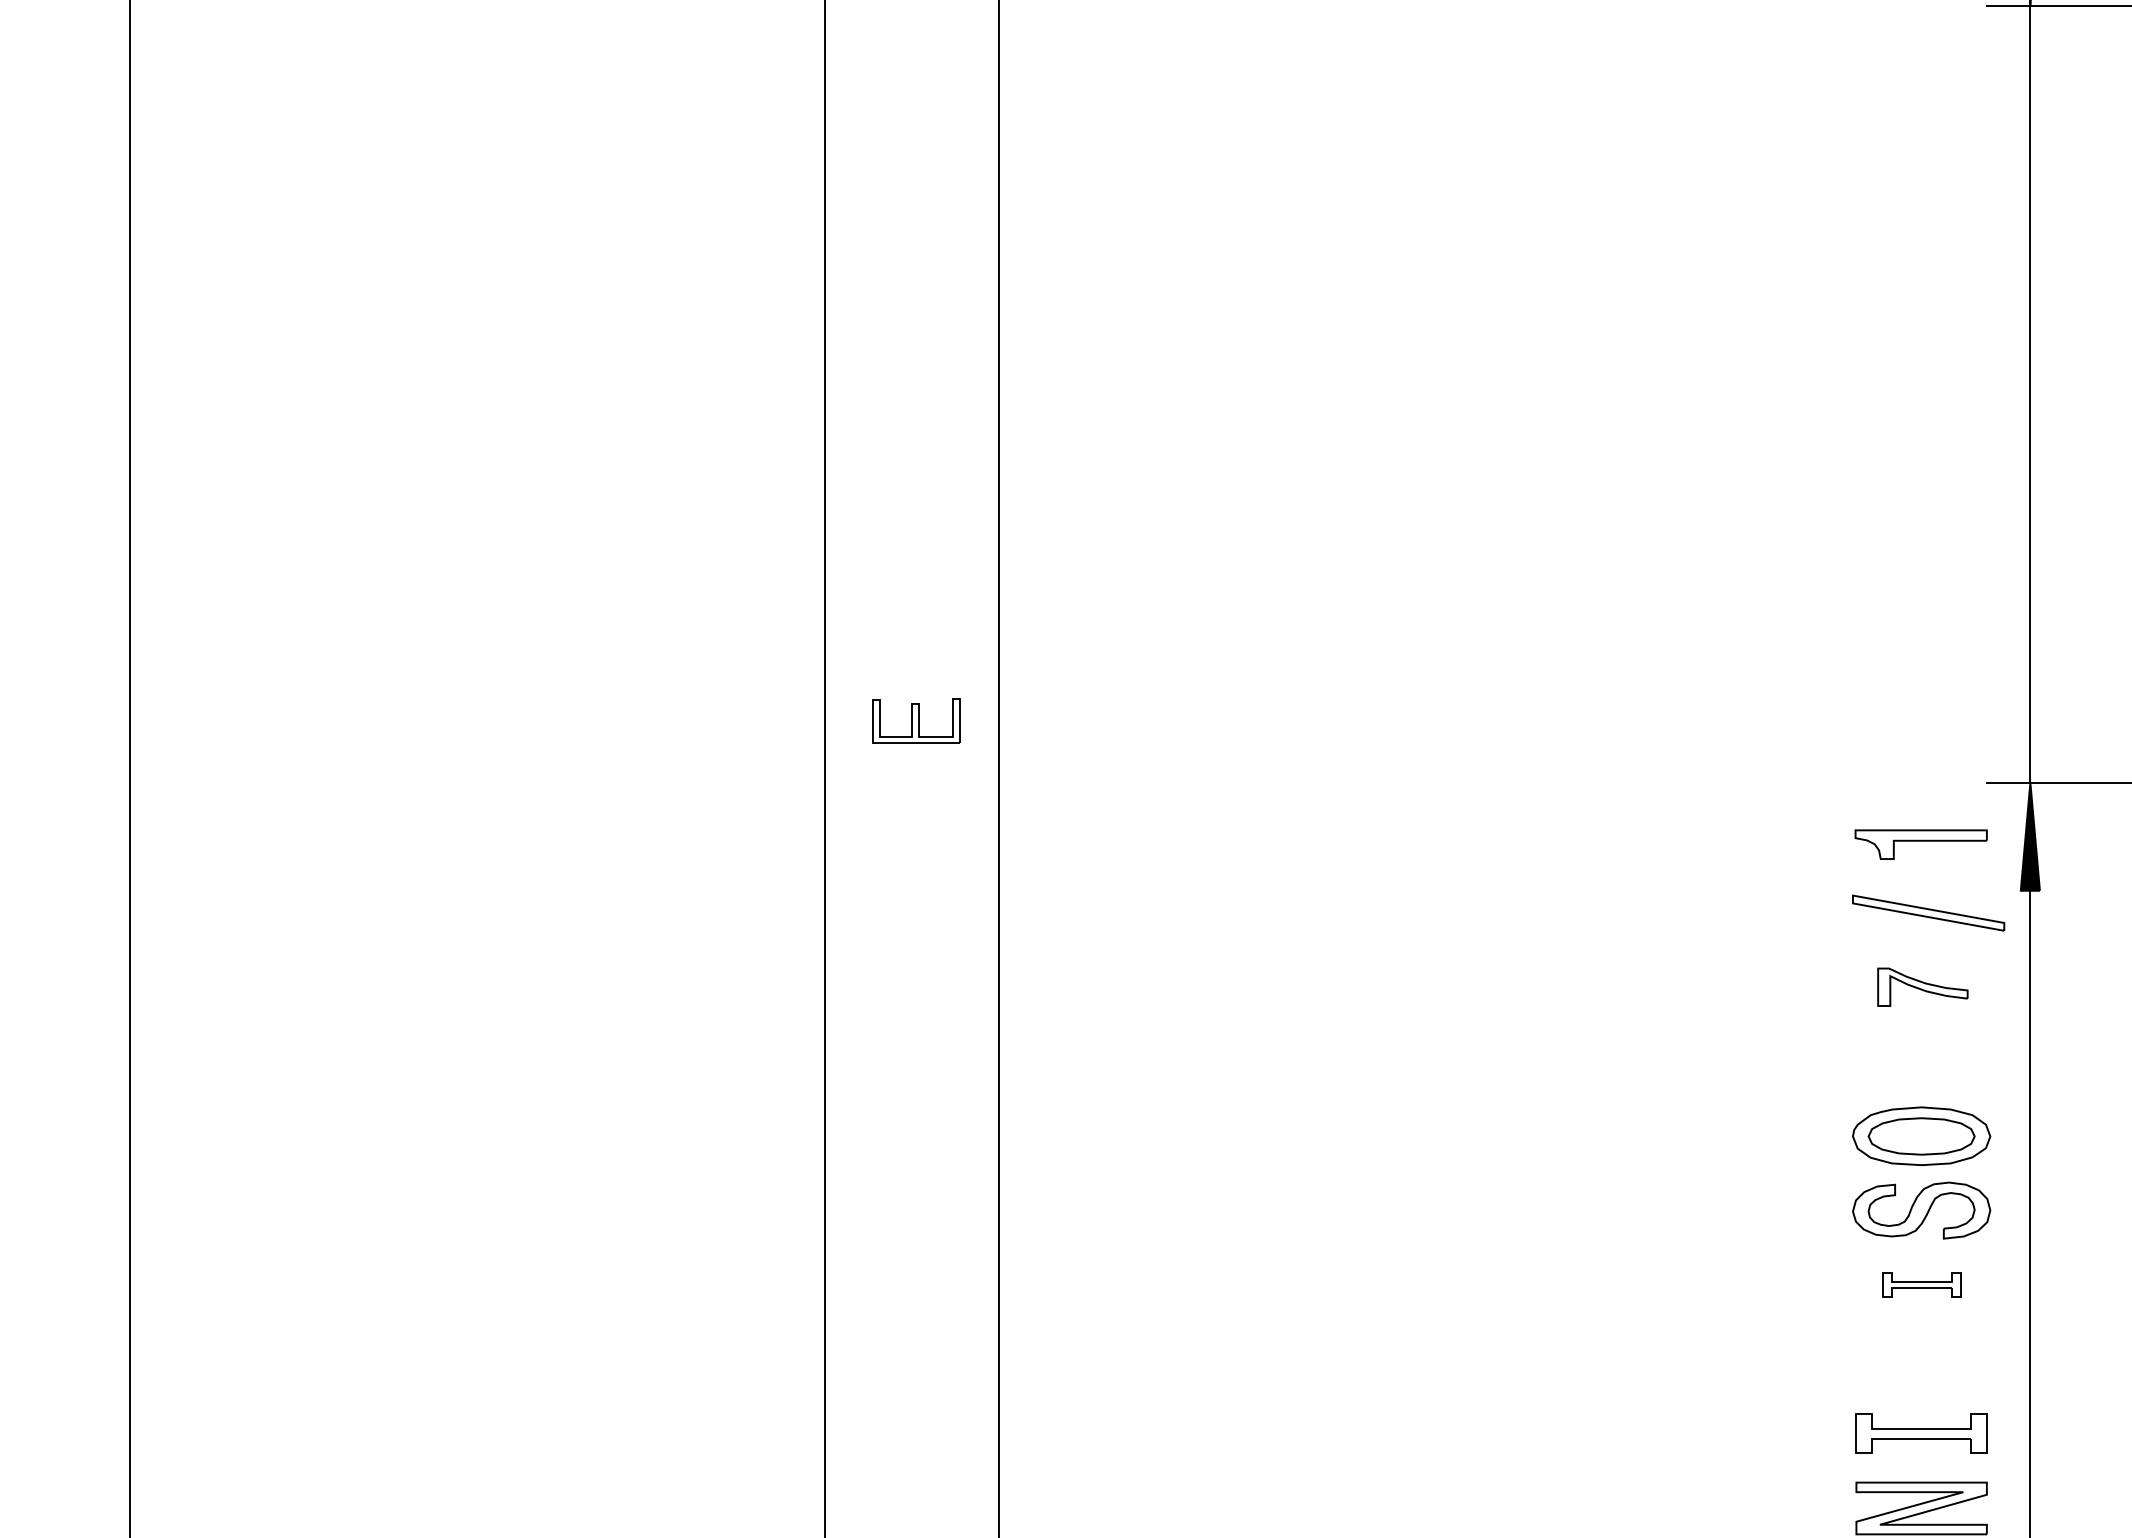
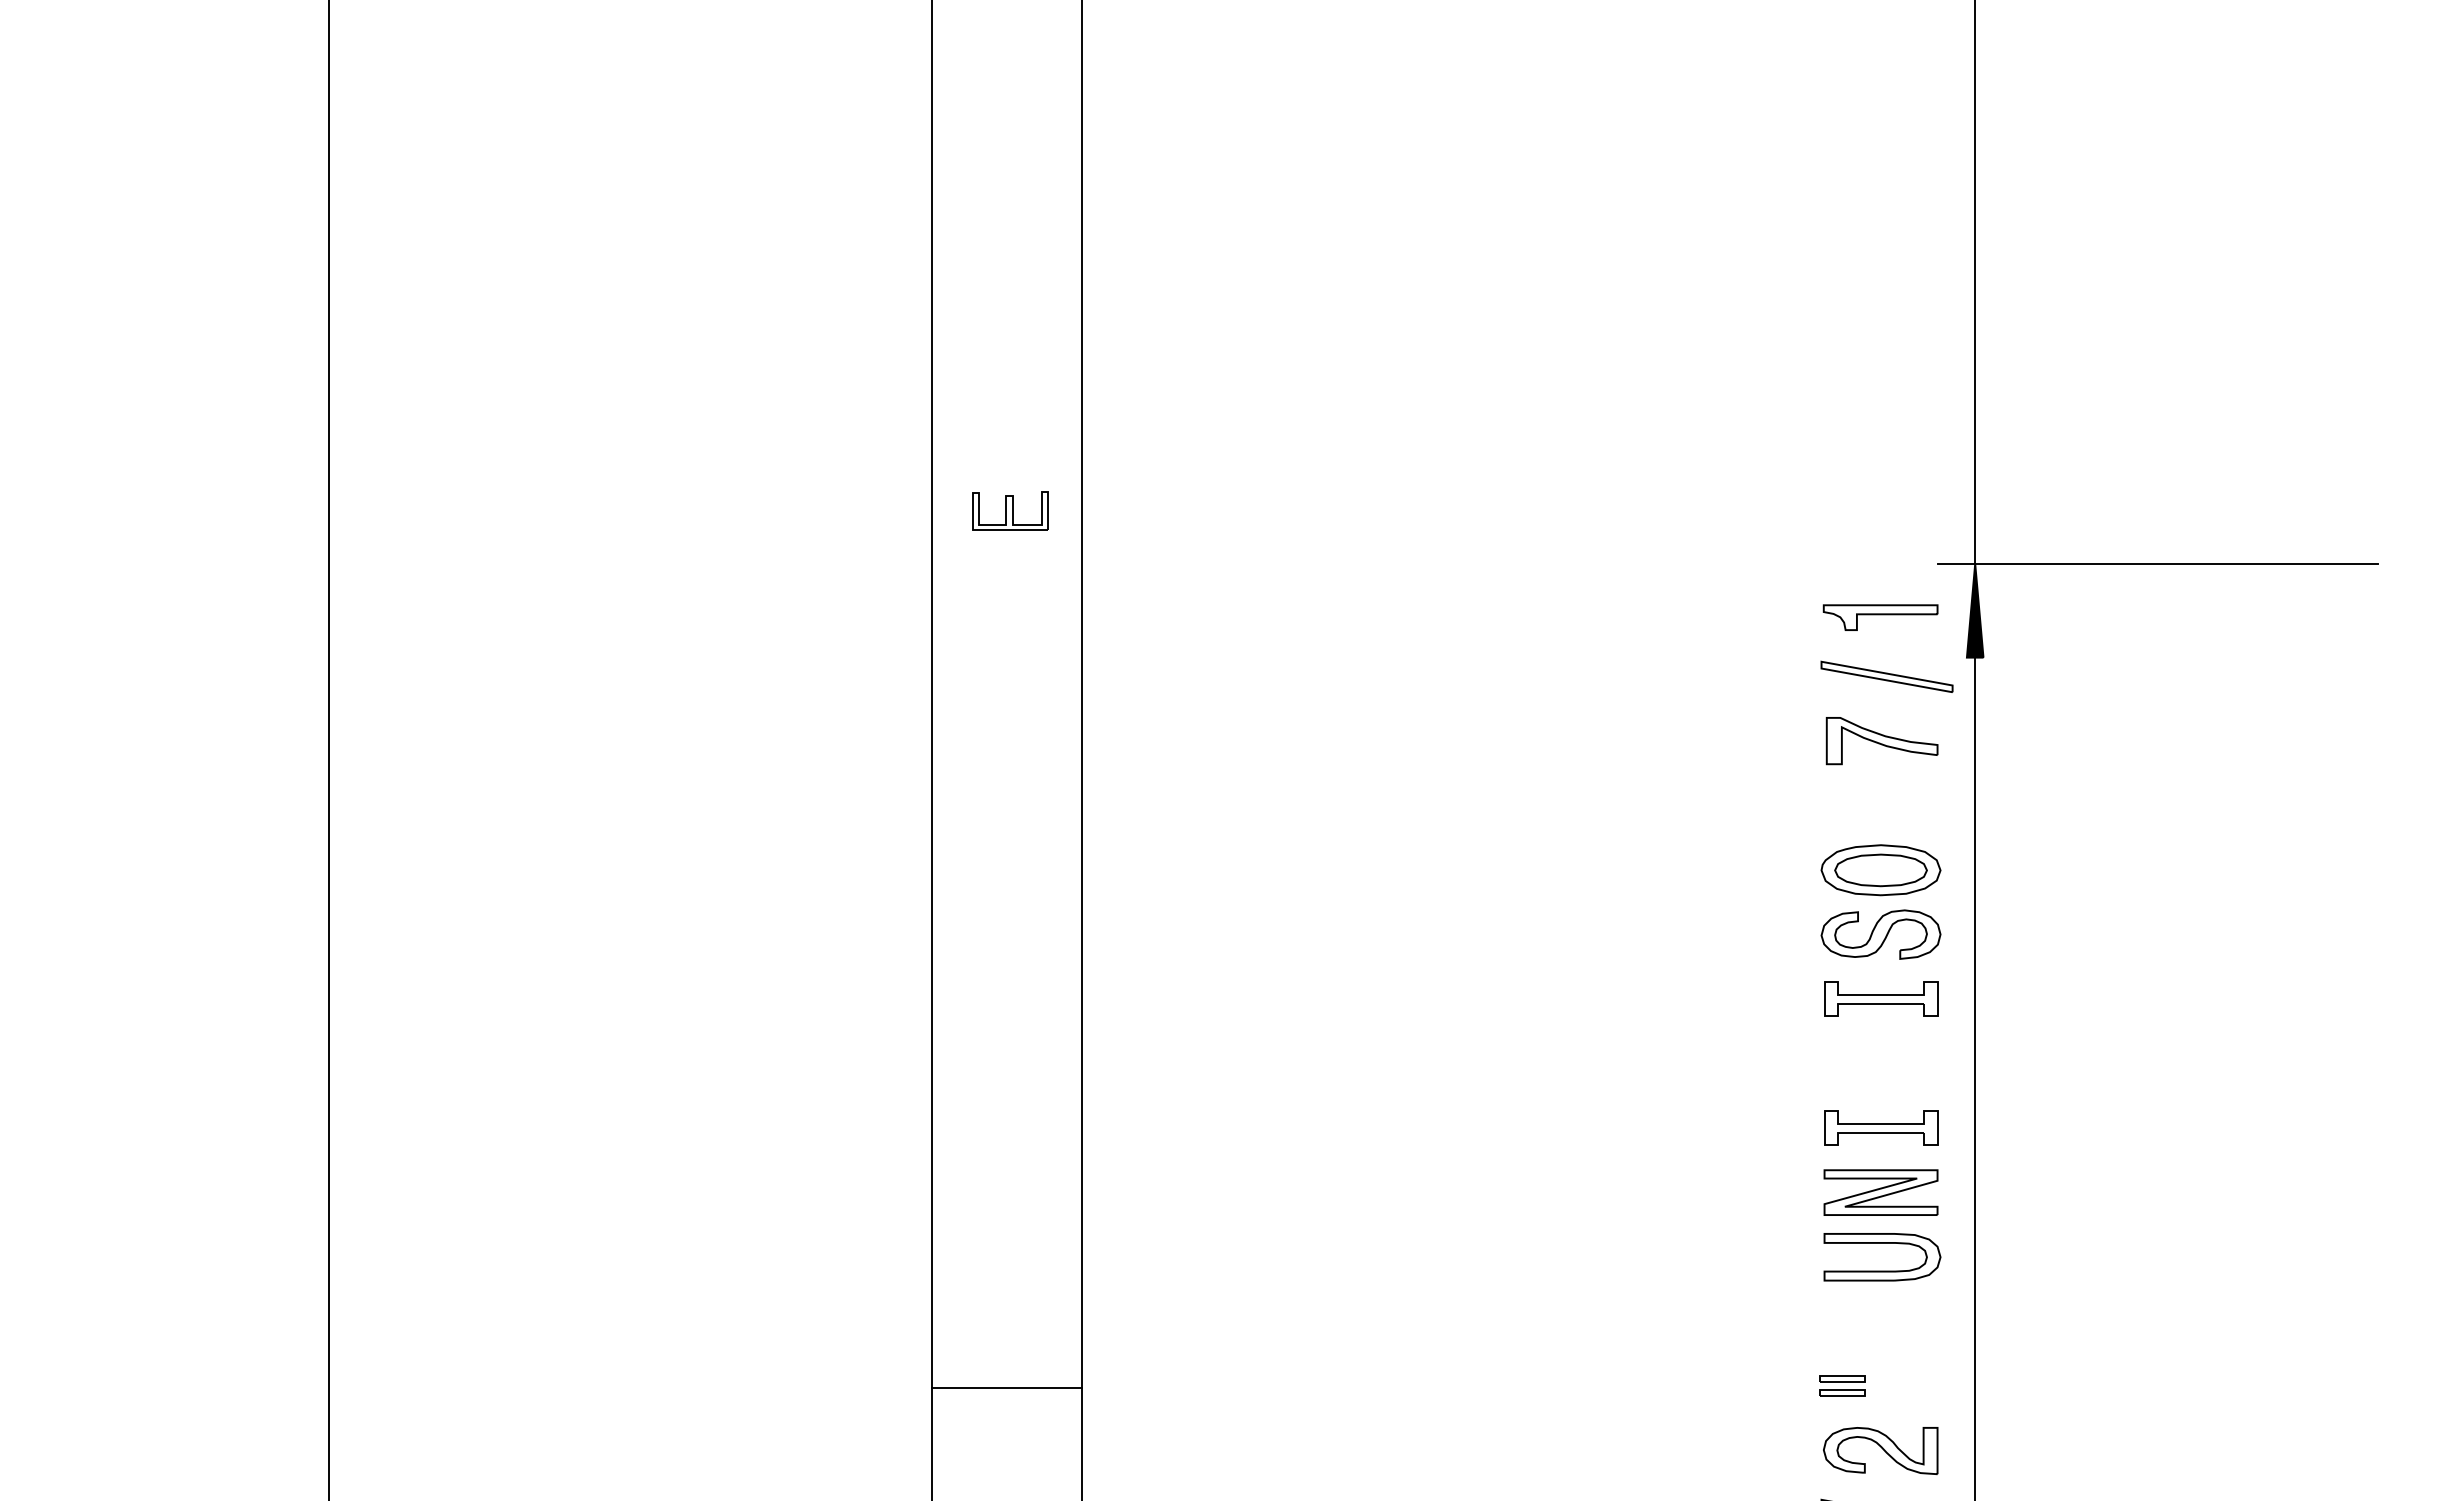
part: (1922, 987) -> (1881, 741), size x1.43
part: (1922, 1284) -> (1881, 998), size x1.67

